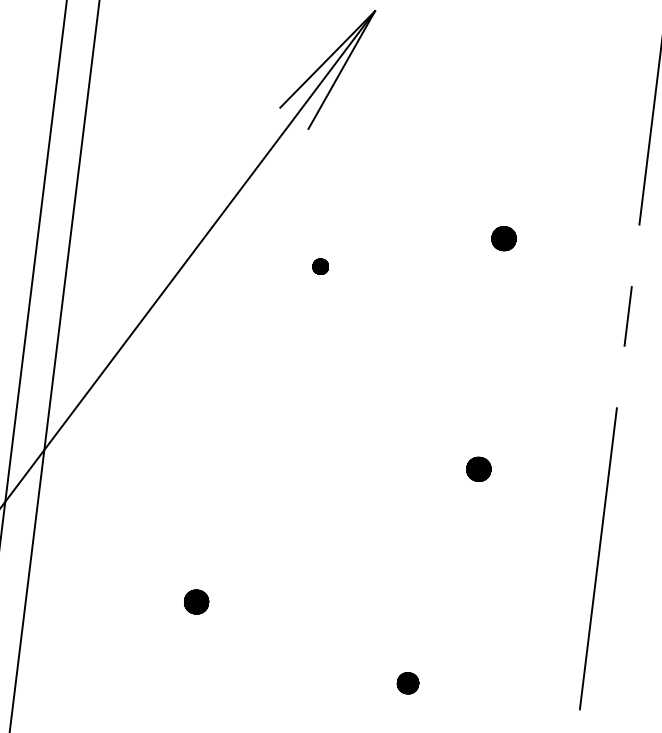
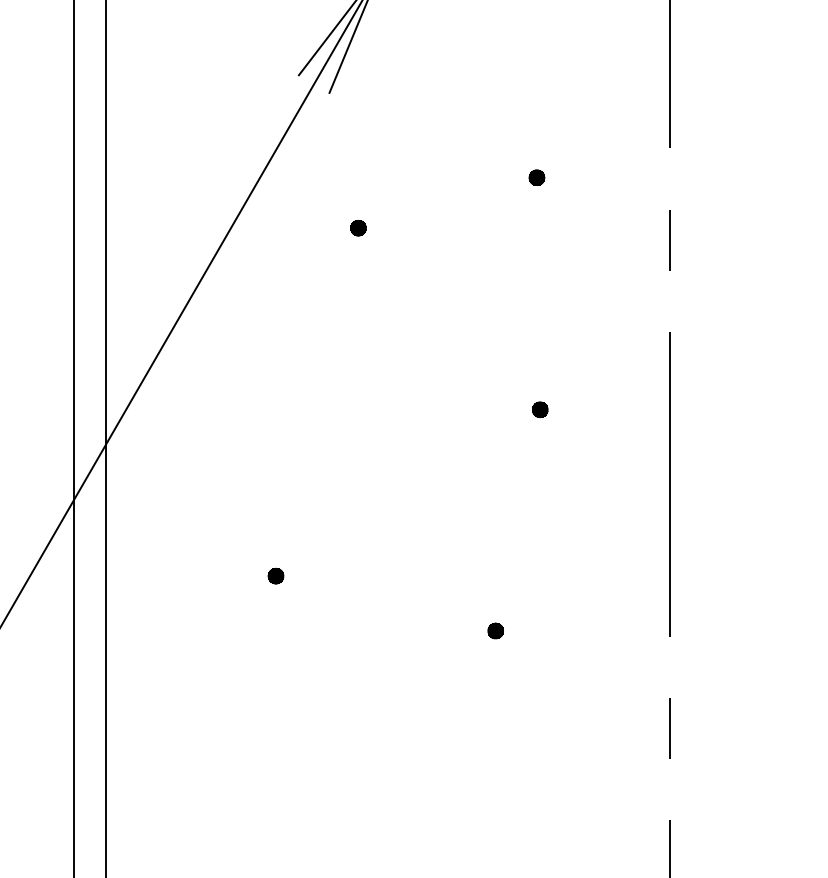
part: (503, 238) -> (536, 177), size x0.62
part: (479, 468) -> (540, 409), size x0.62
part: (196, 601) -> (275, 575), size x0.62
part: (407, 682) -> (495, 630), size x0.71

